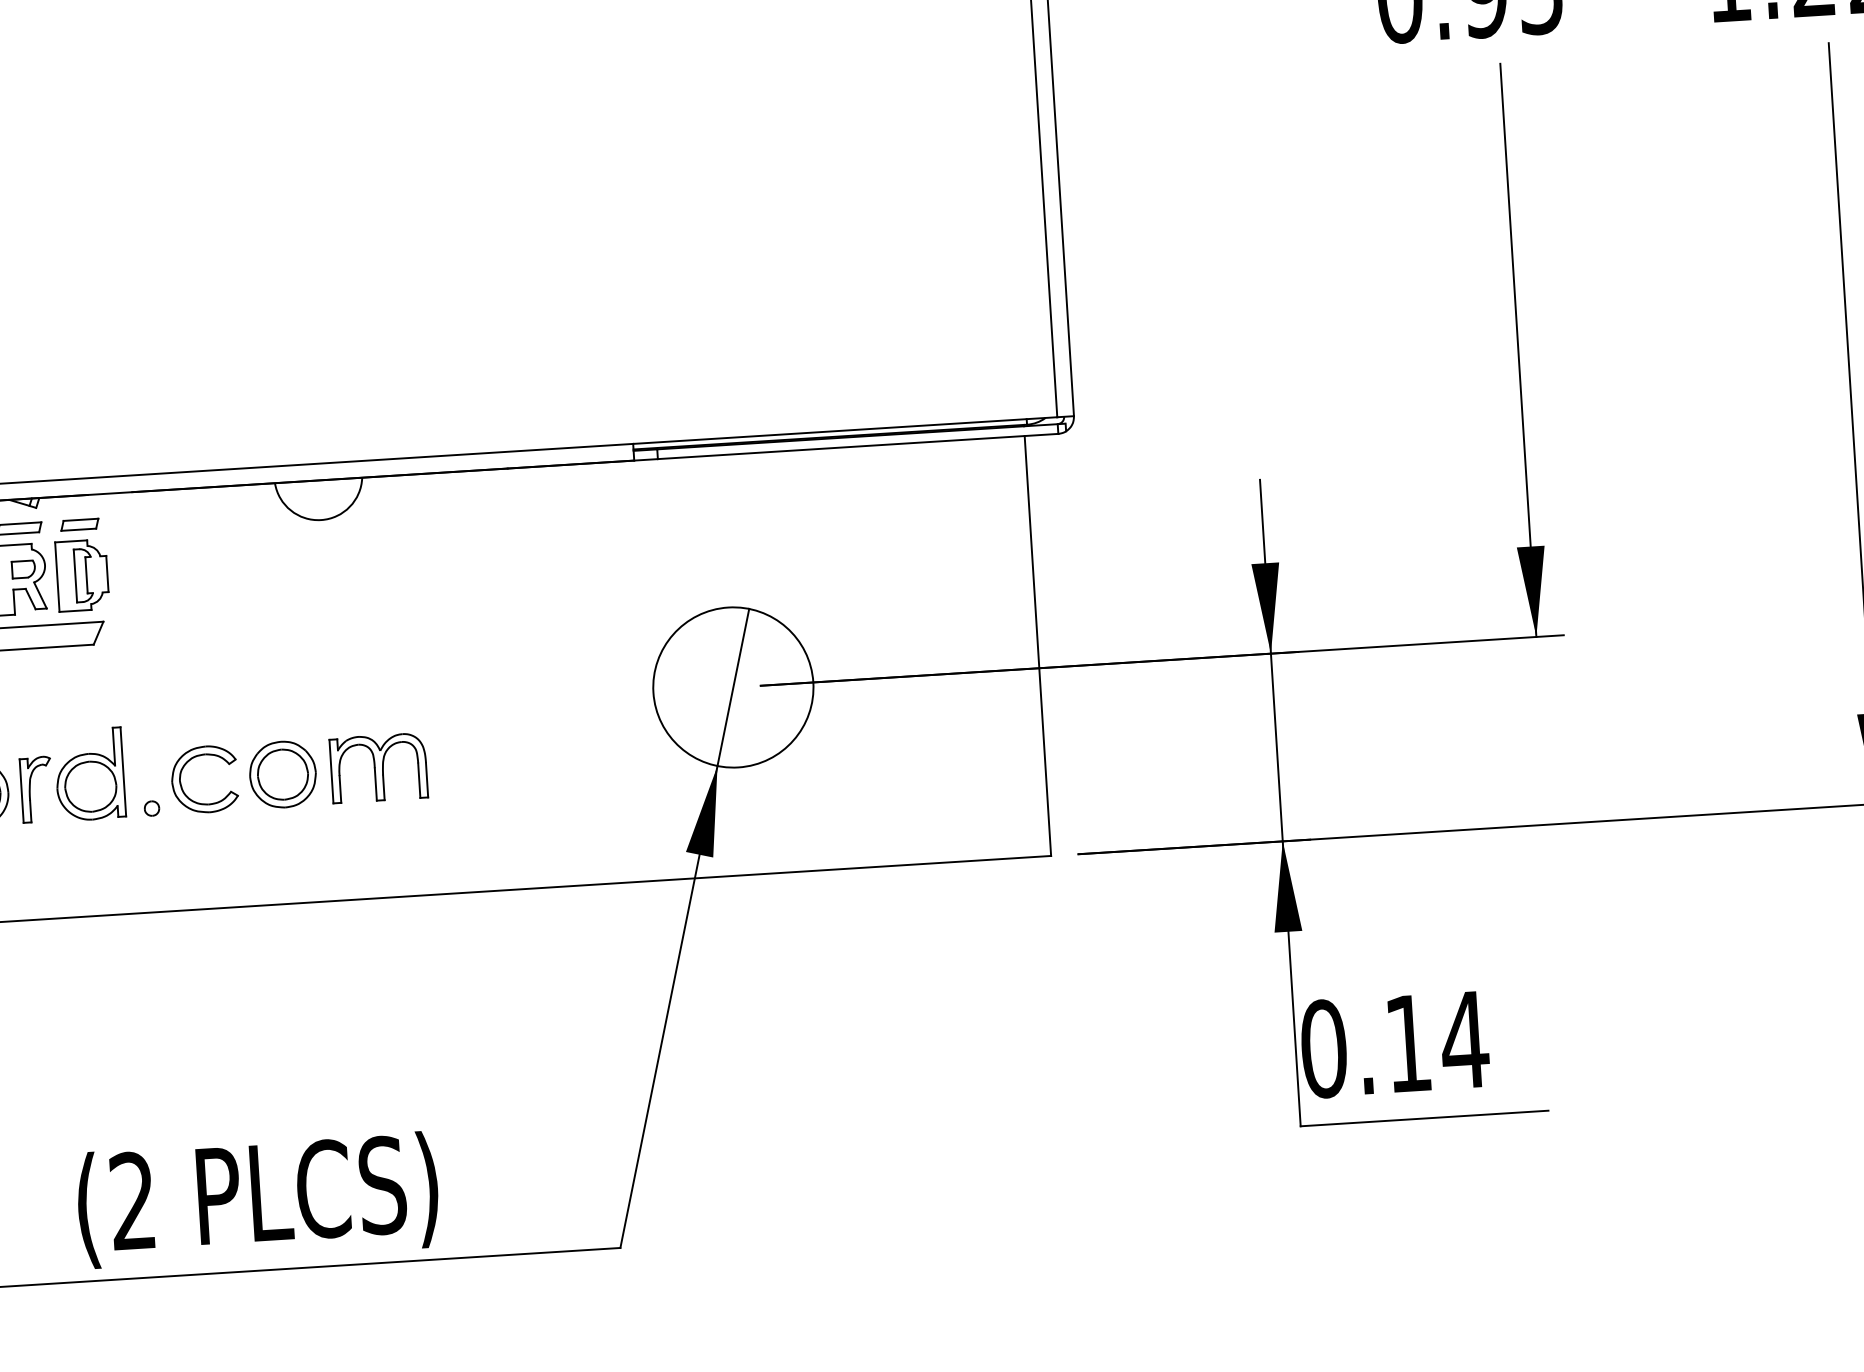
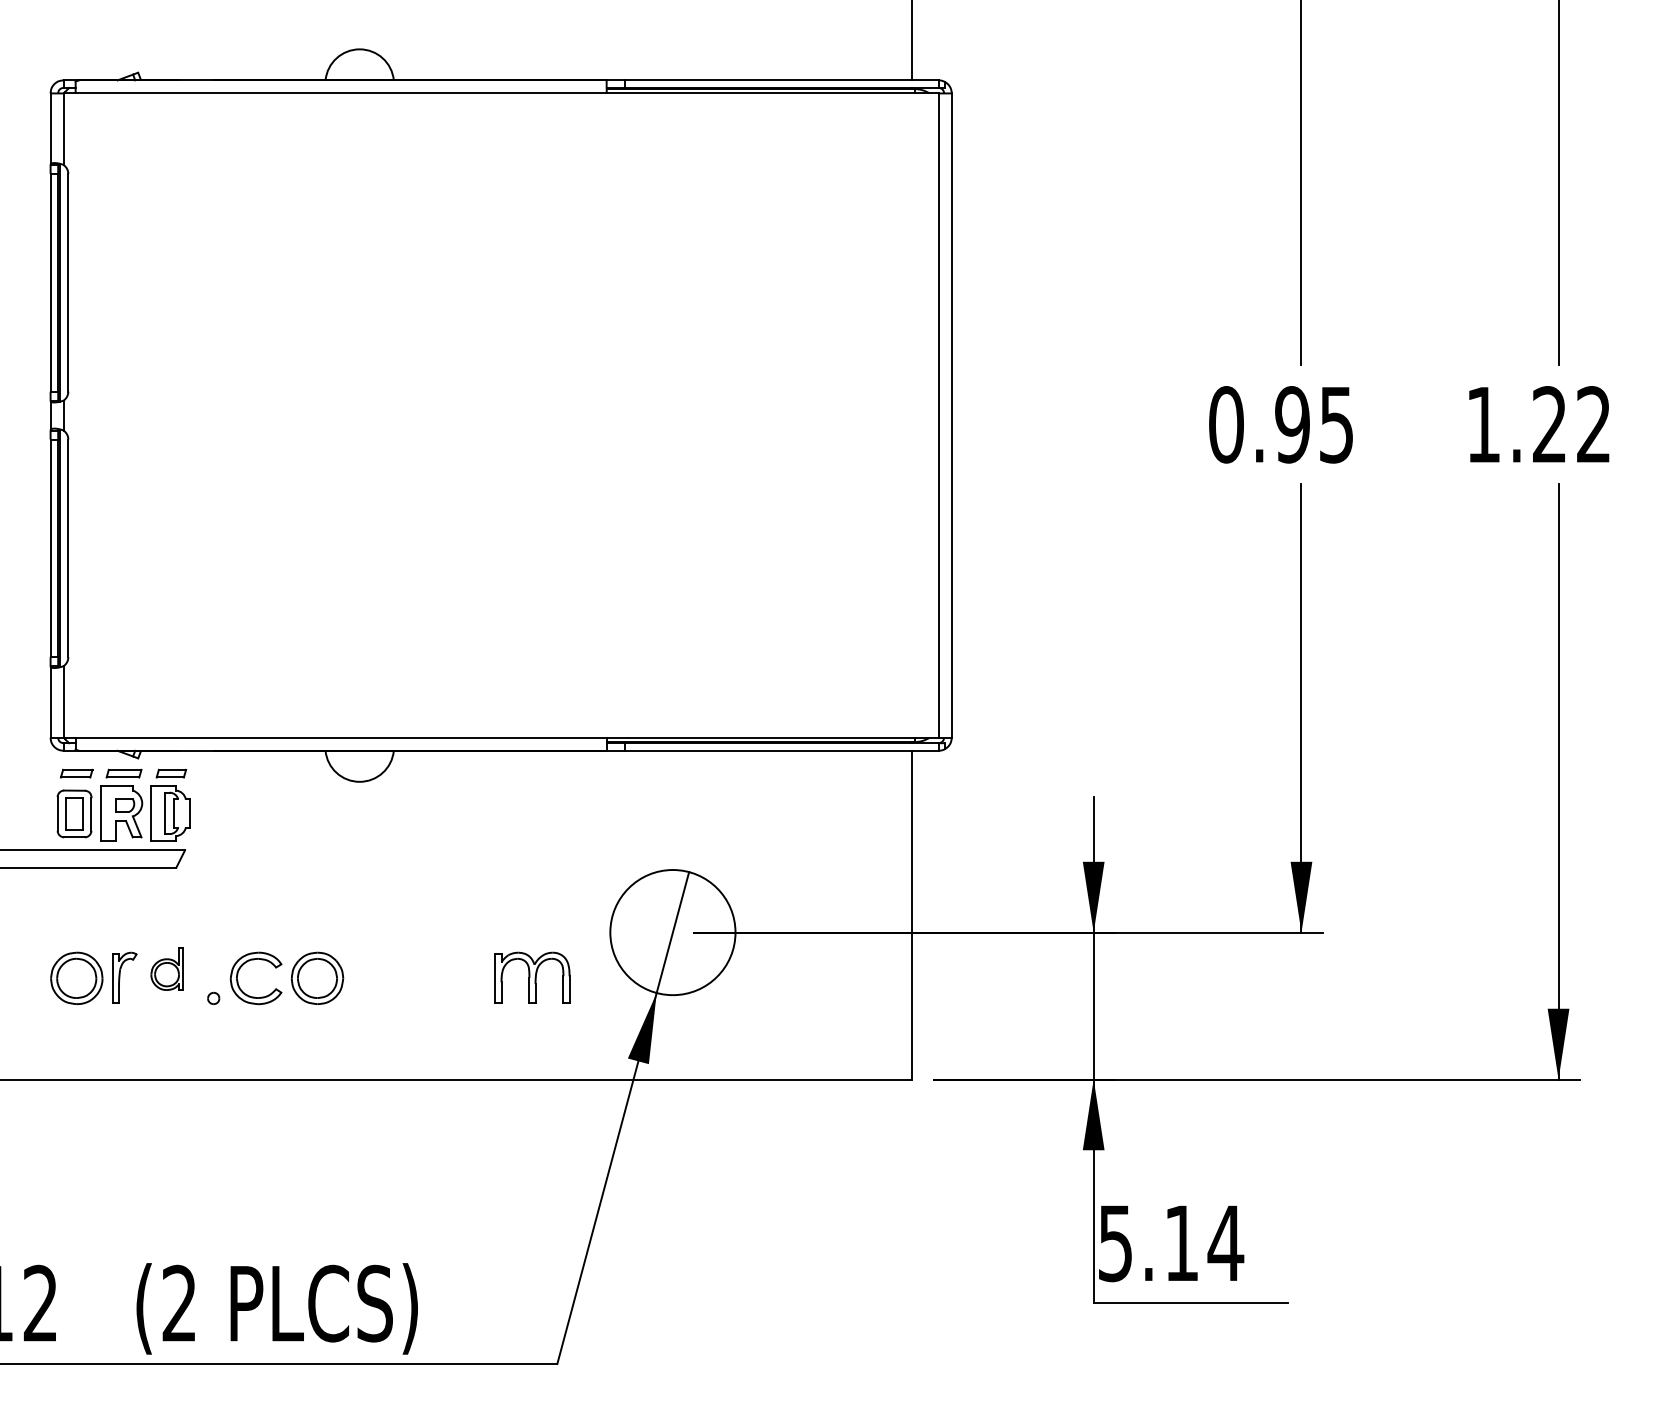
part: (378, 767) -> (532, 977), moved
part: (89, 774) -> (166, 968), size x0.6
text: (1323, 1049) -> (1115, 1243), 0.14 -> 5.14

